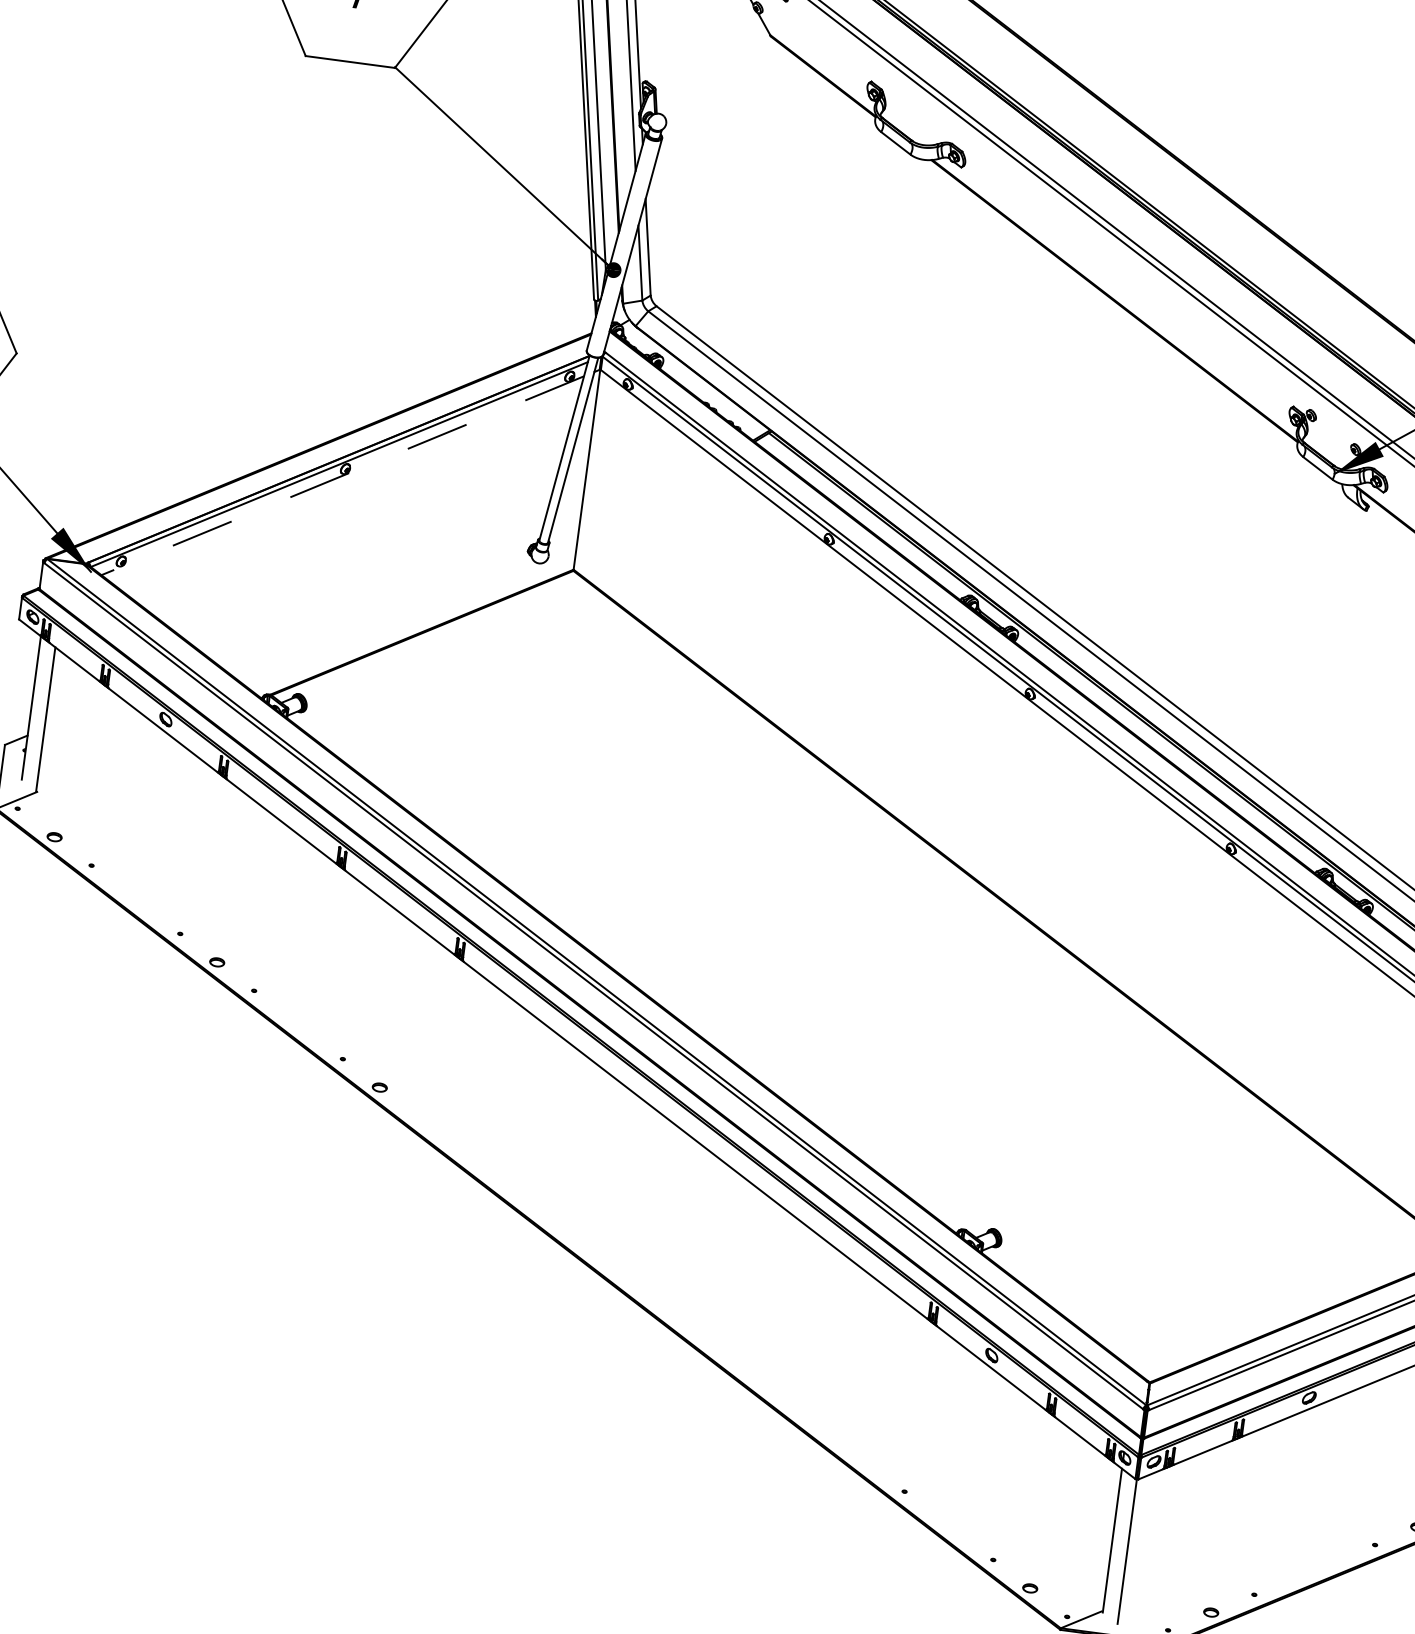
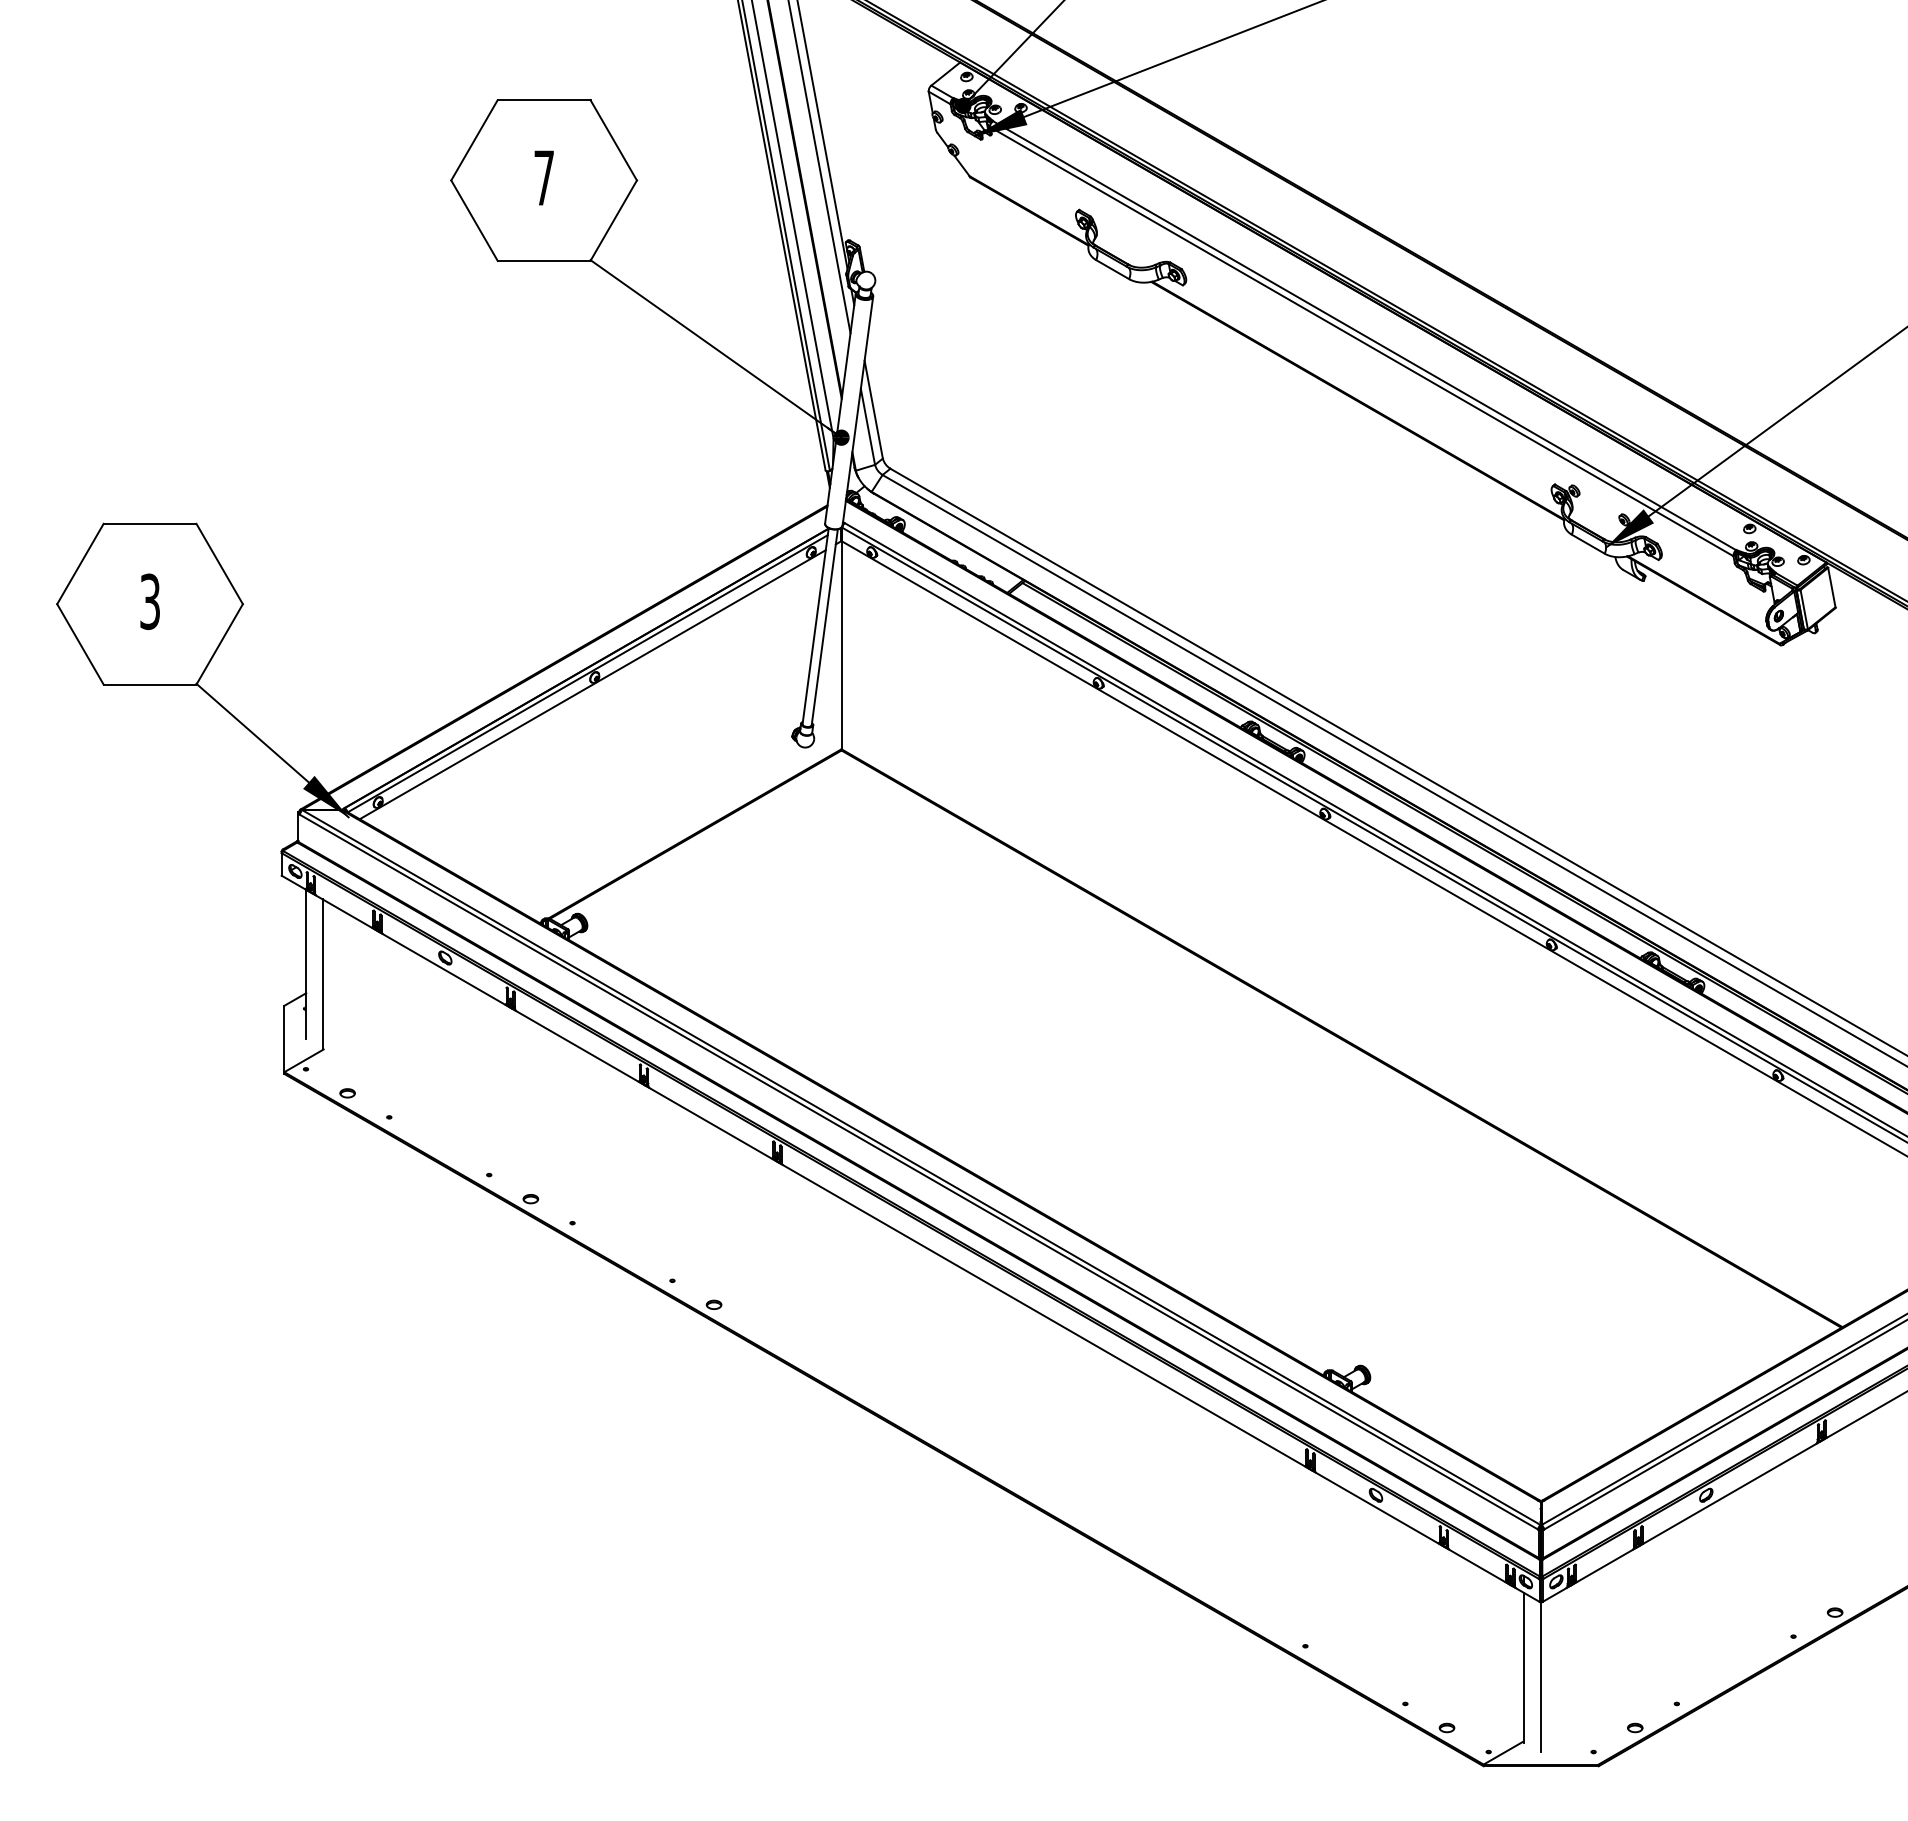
line: (342, 475) -> (592, 684), dashed -> solid

